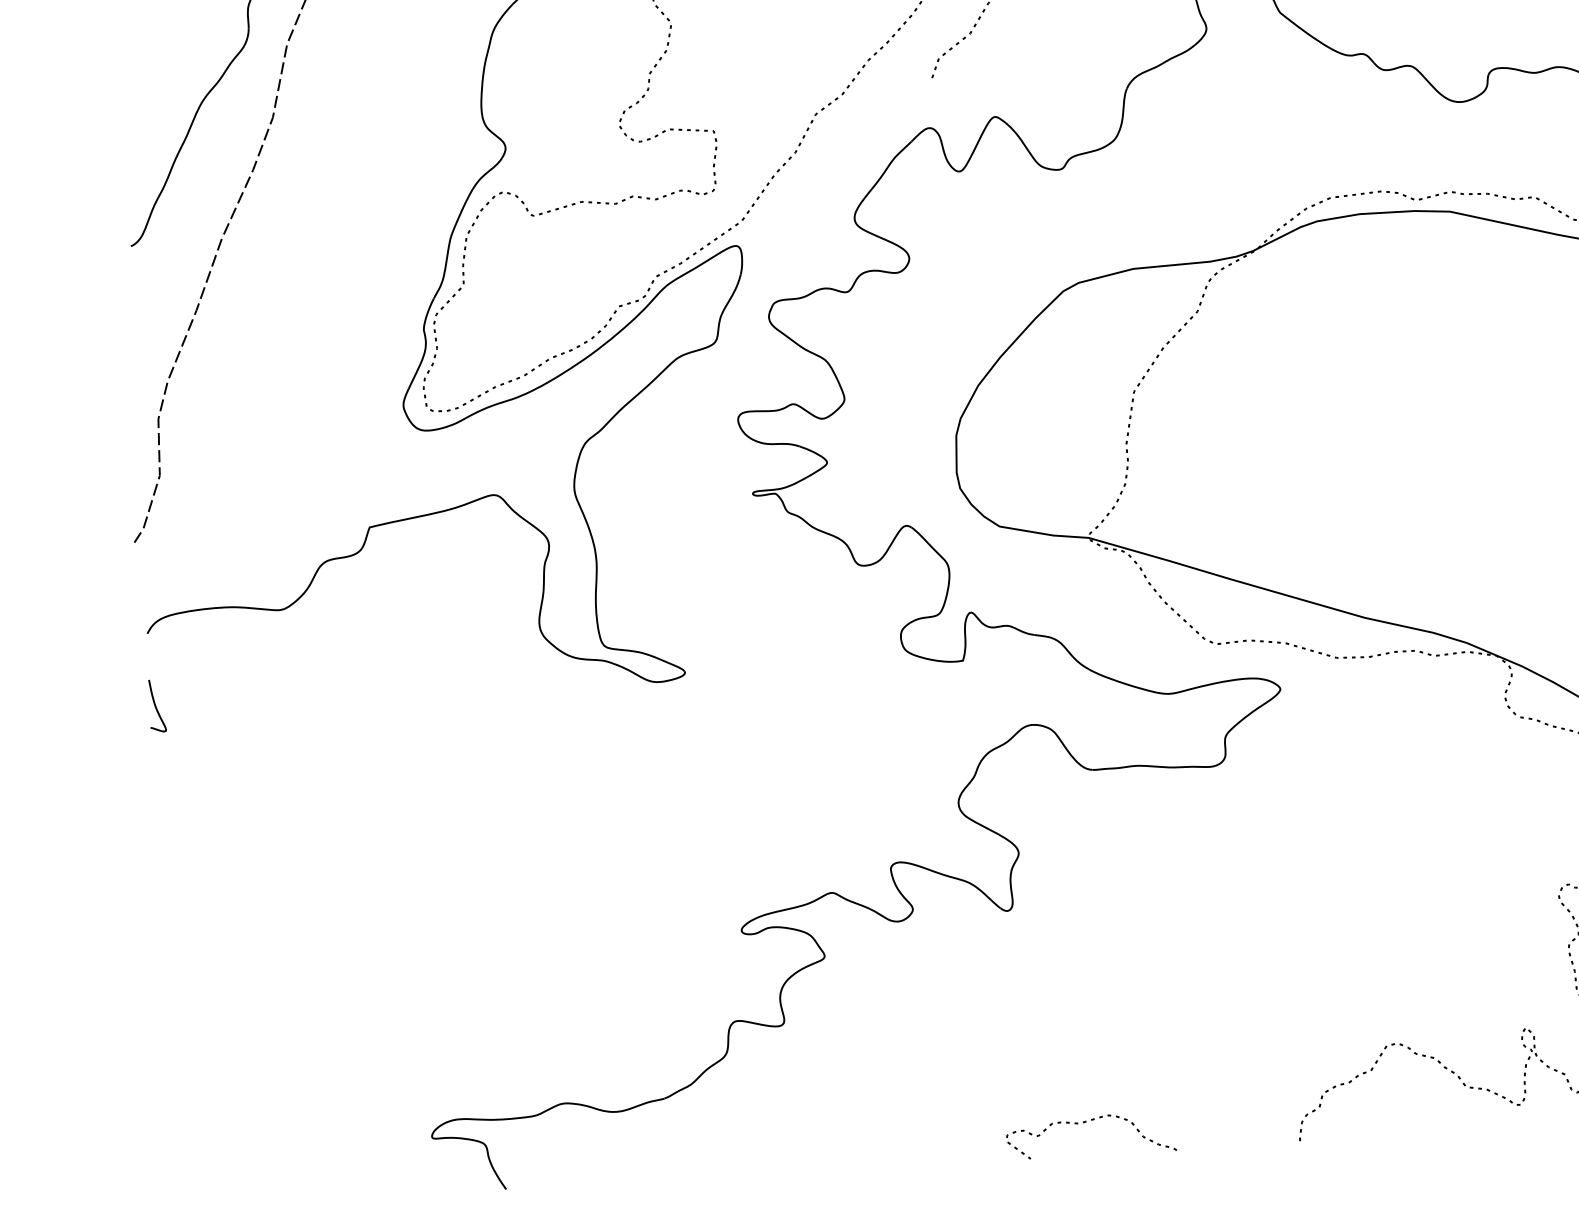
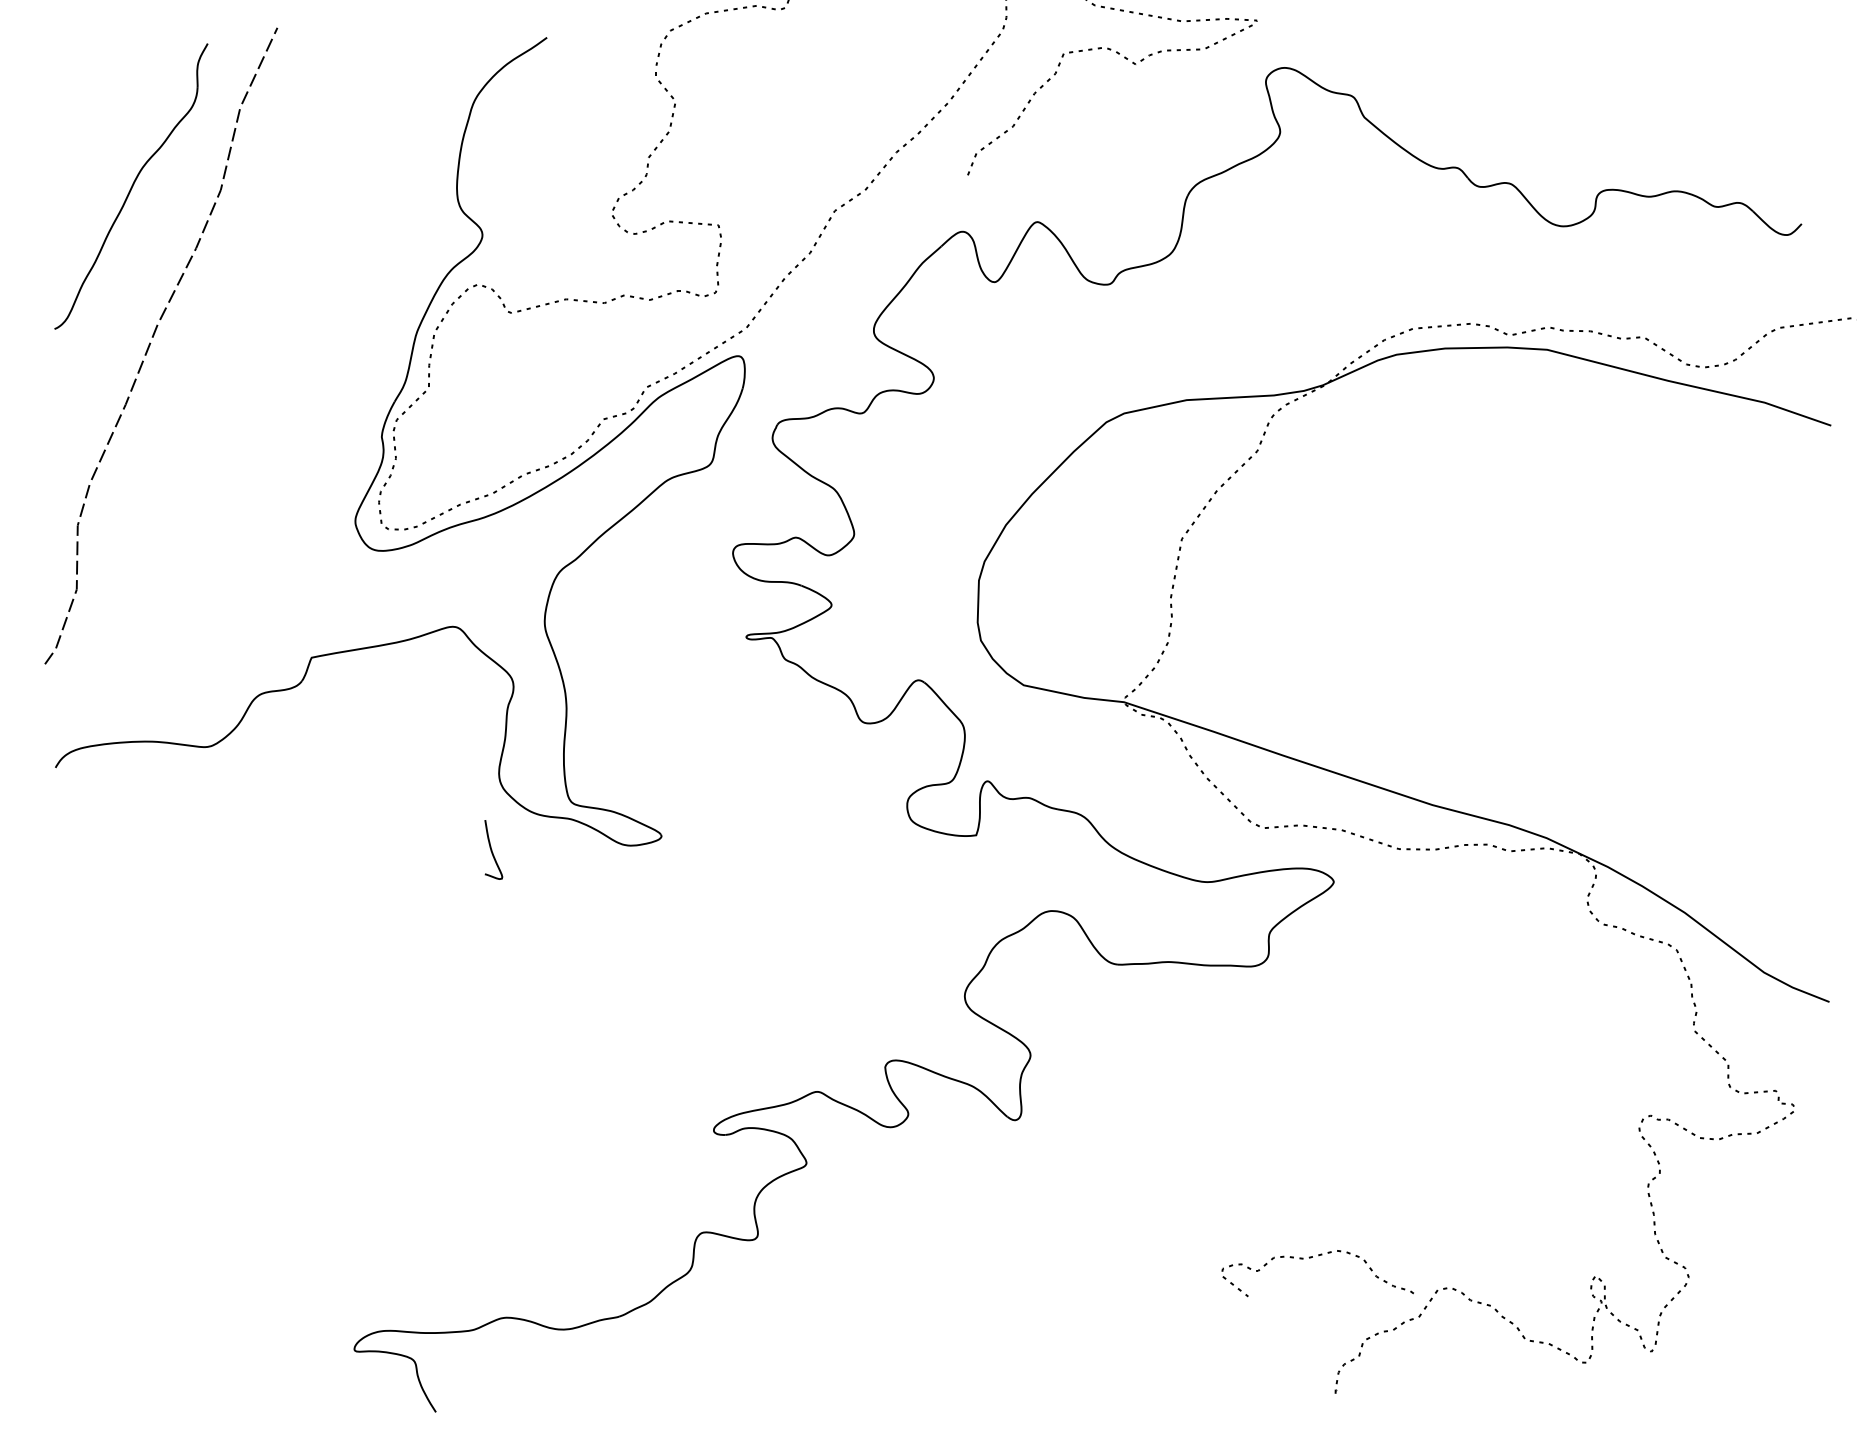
curve: (156, 705) -> (492, 849), moved
curve: (1085, 1123) -> (1311, 1258), moved

